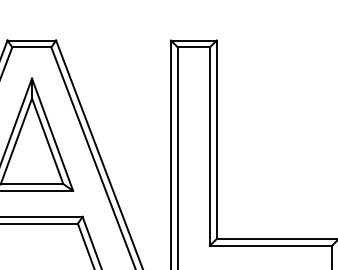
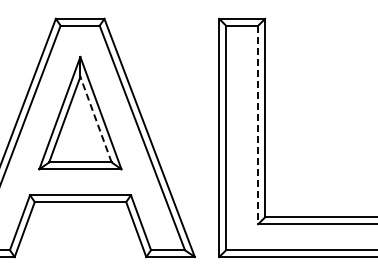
line: (48, 141) -> (96, 119), solid -> dashed
line: (210, 147) -> (258, 125), solid -> dashed

